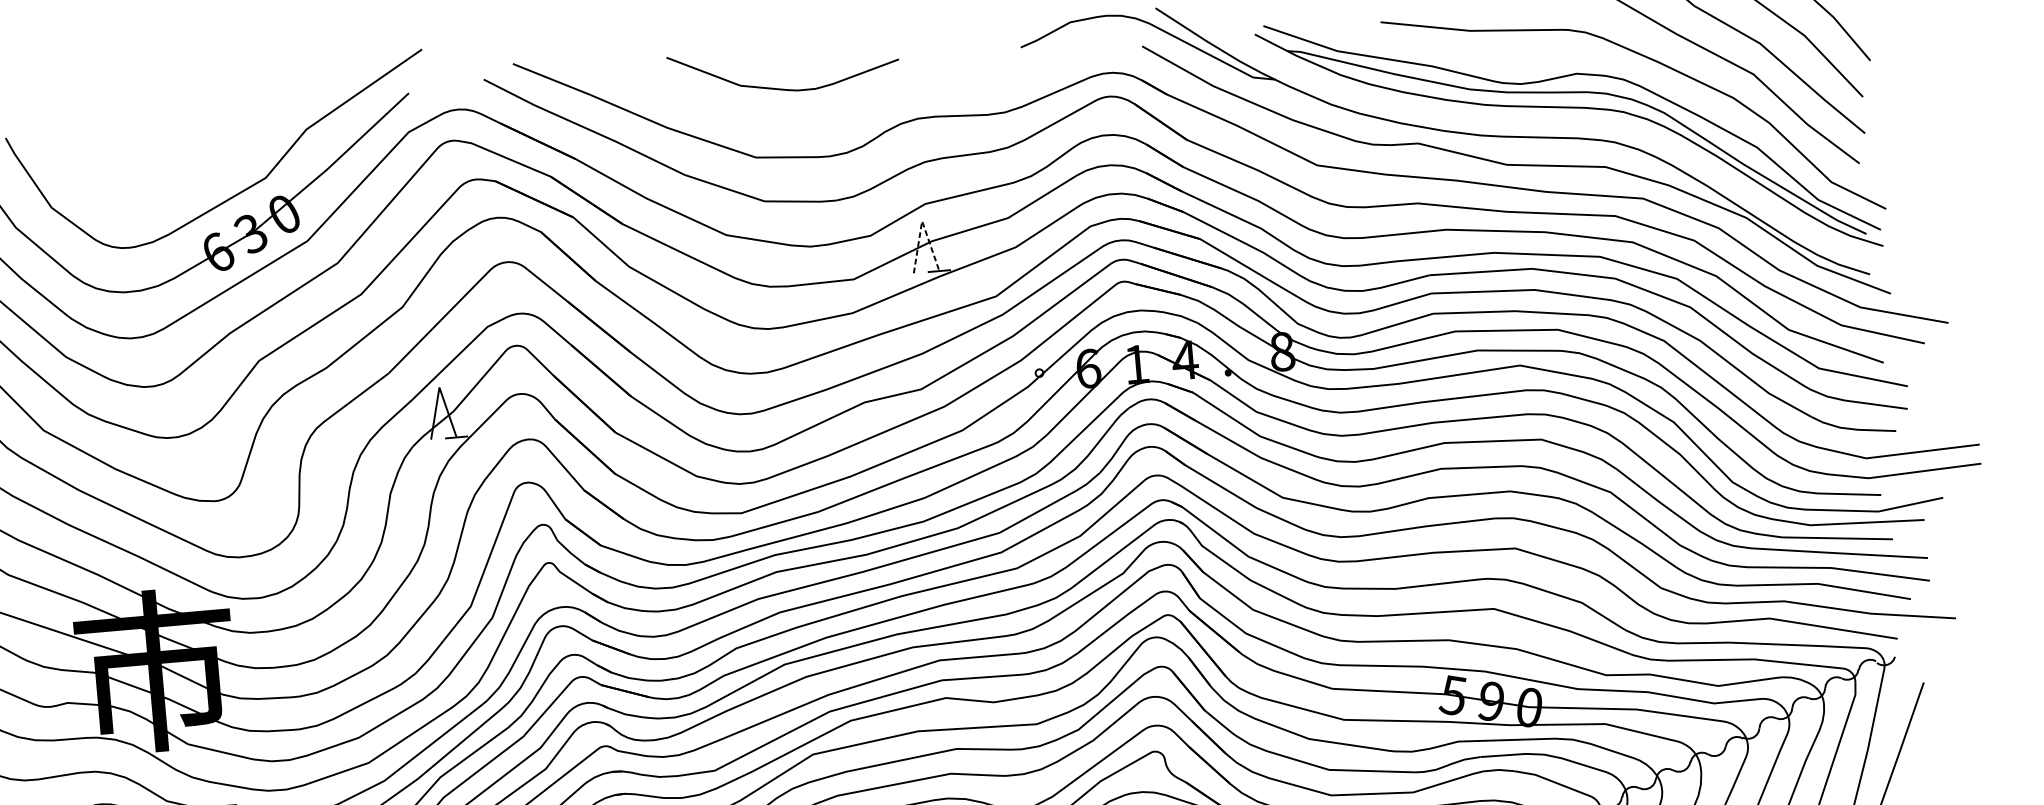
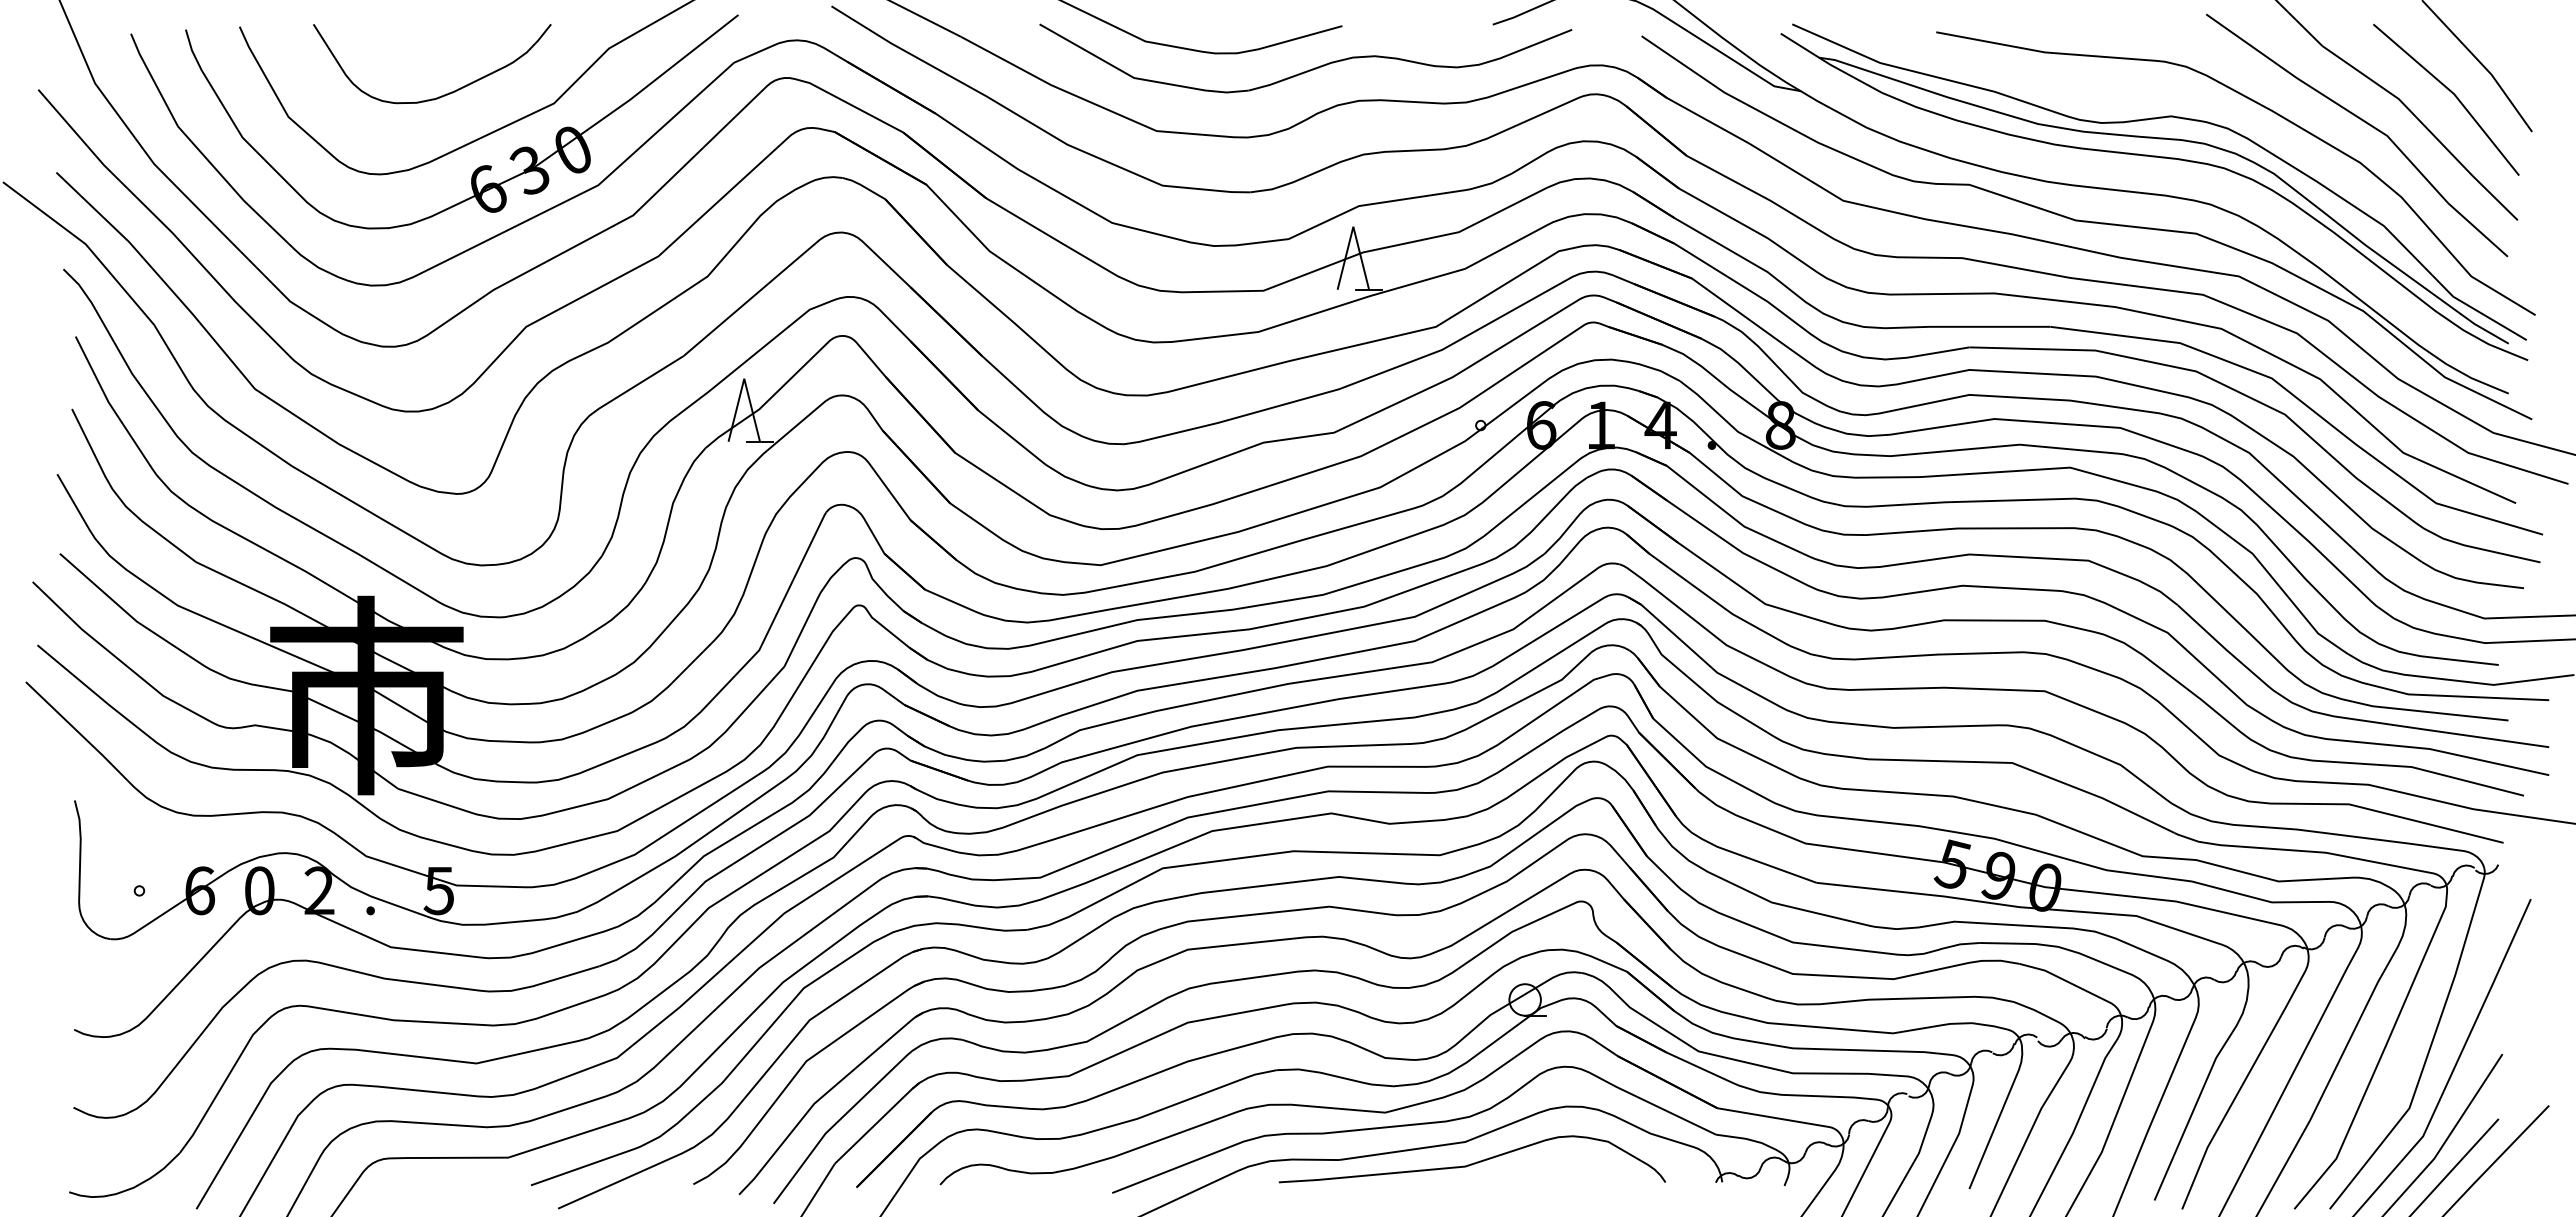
part: (875, 96) -> (1309, 69), added
curve: (177, 177) -> (446, 93), added
line: (922, 220) -> (1353, 226), dashed -> solid

